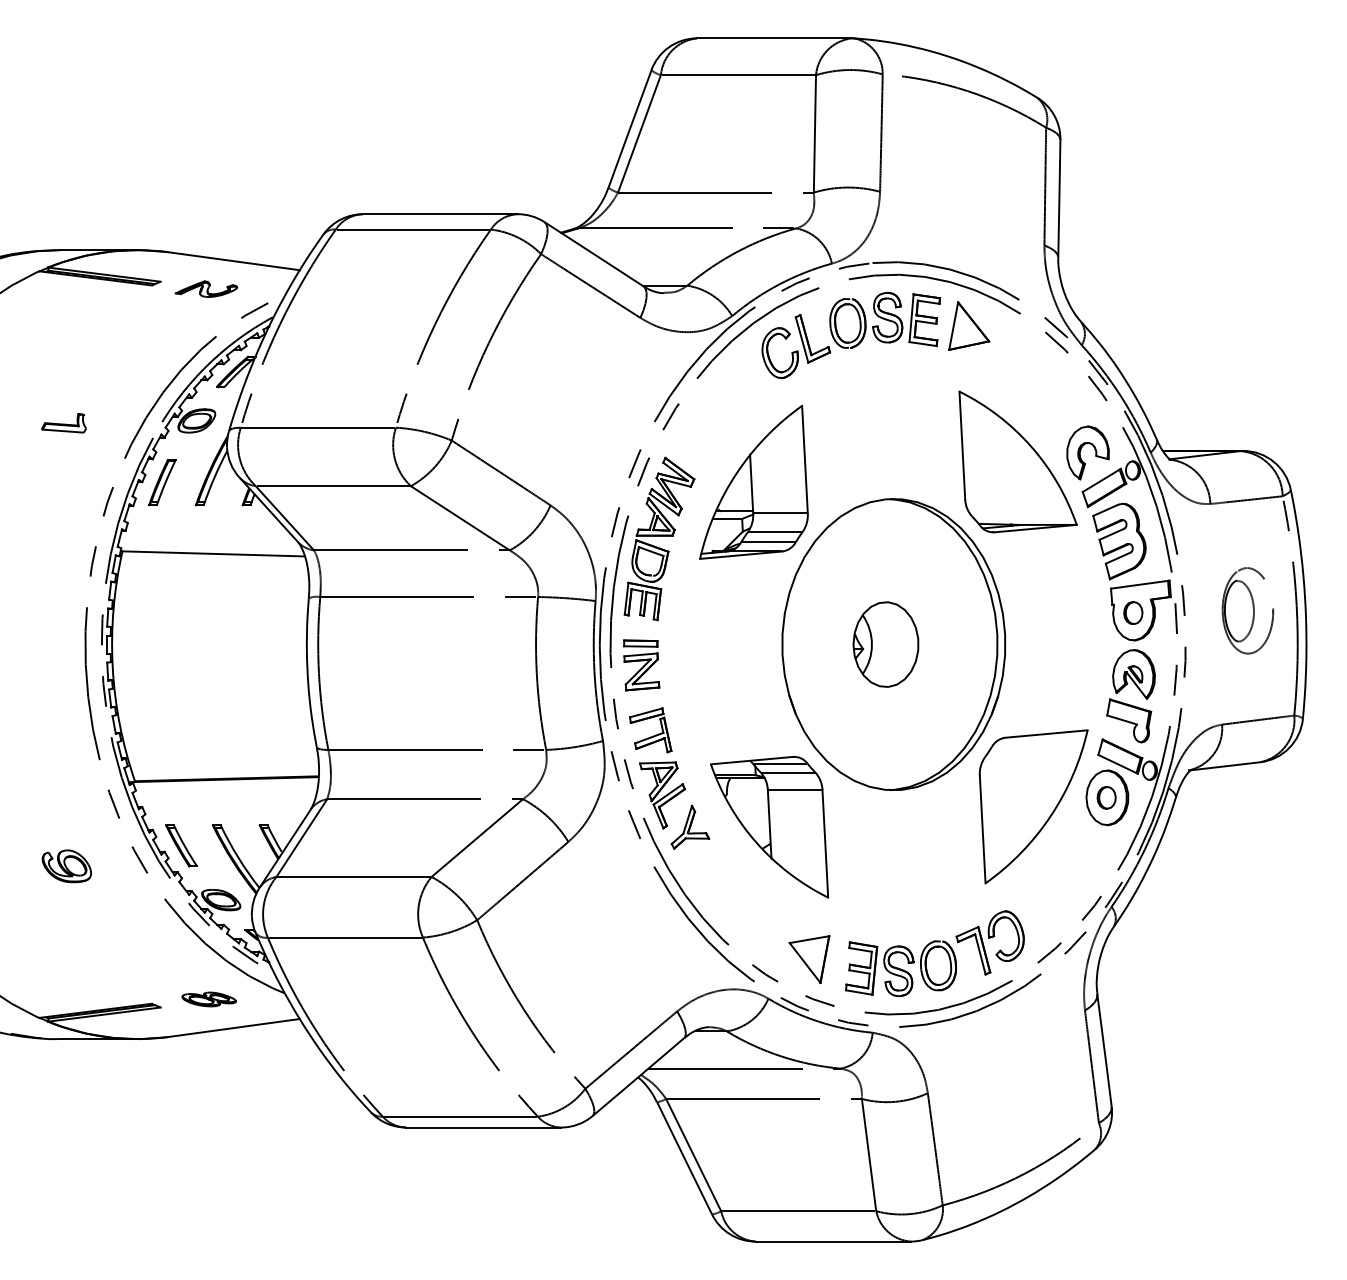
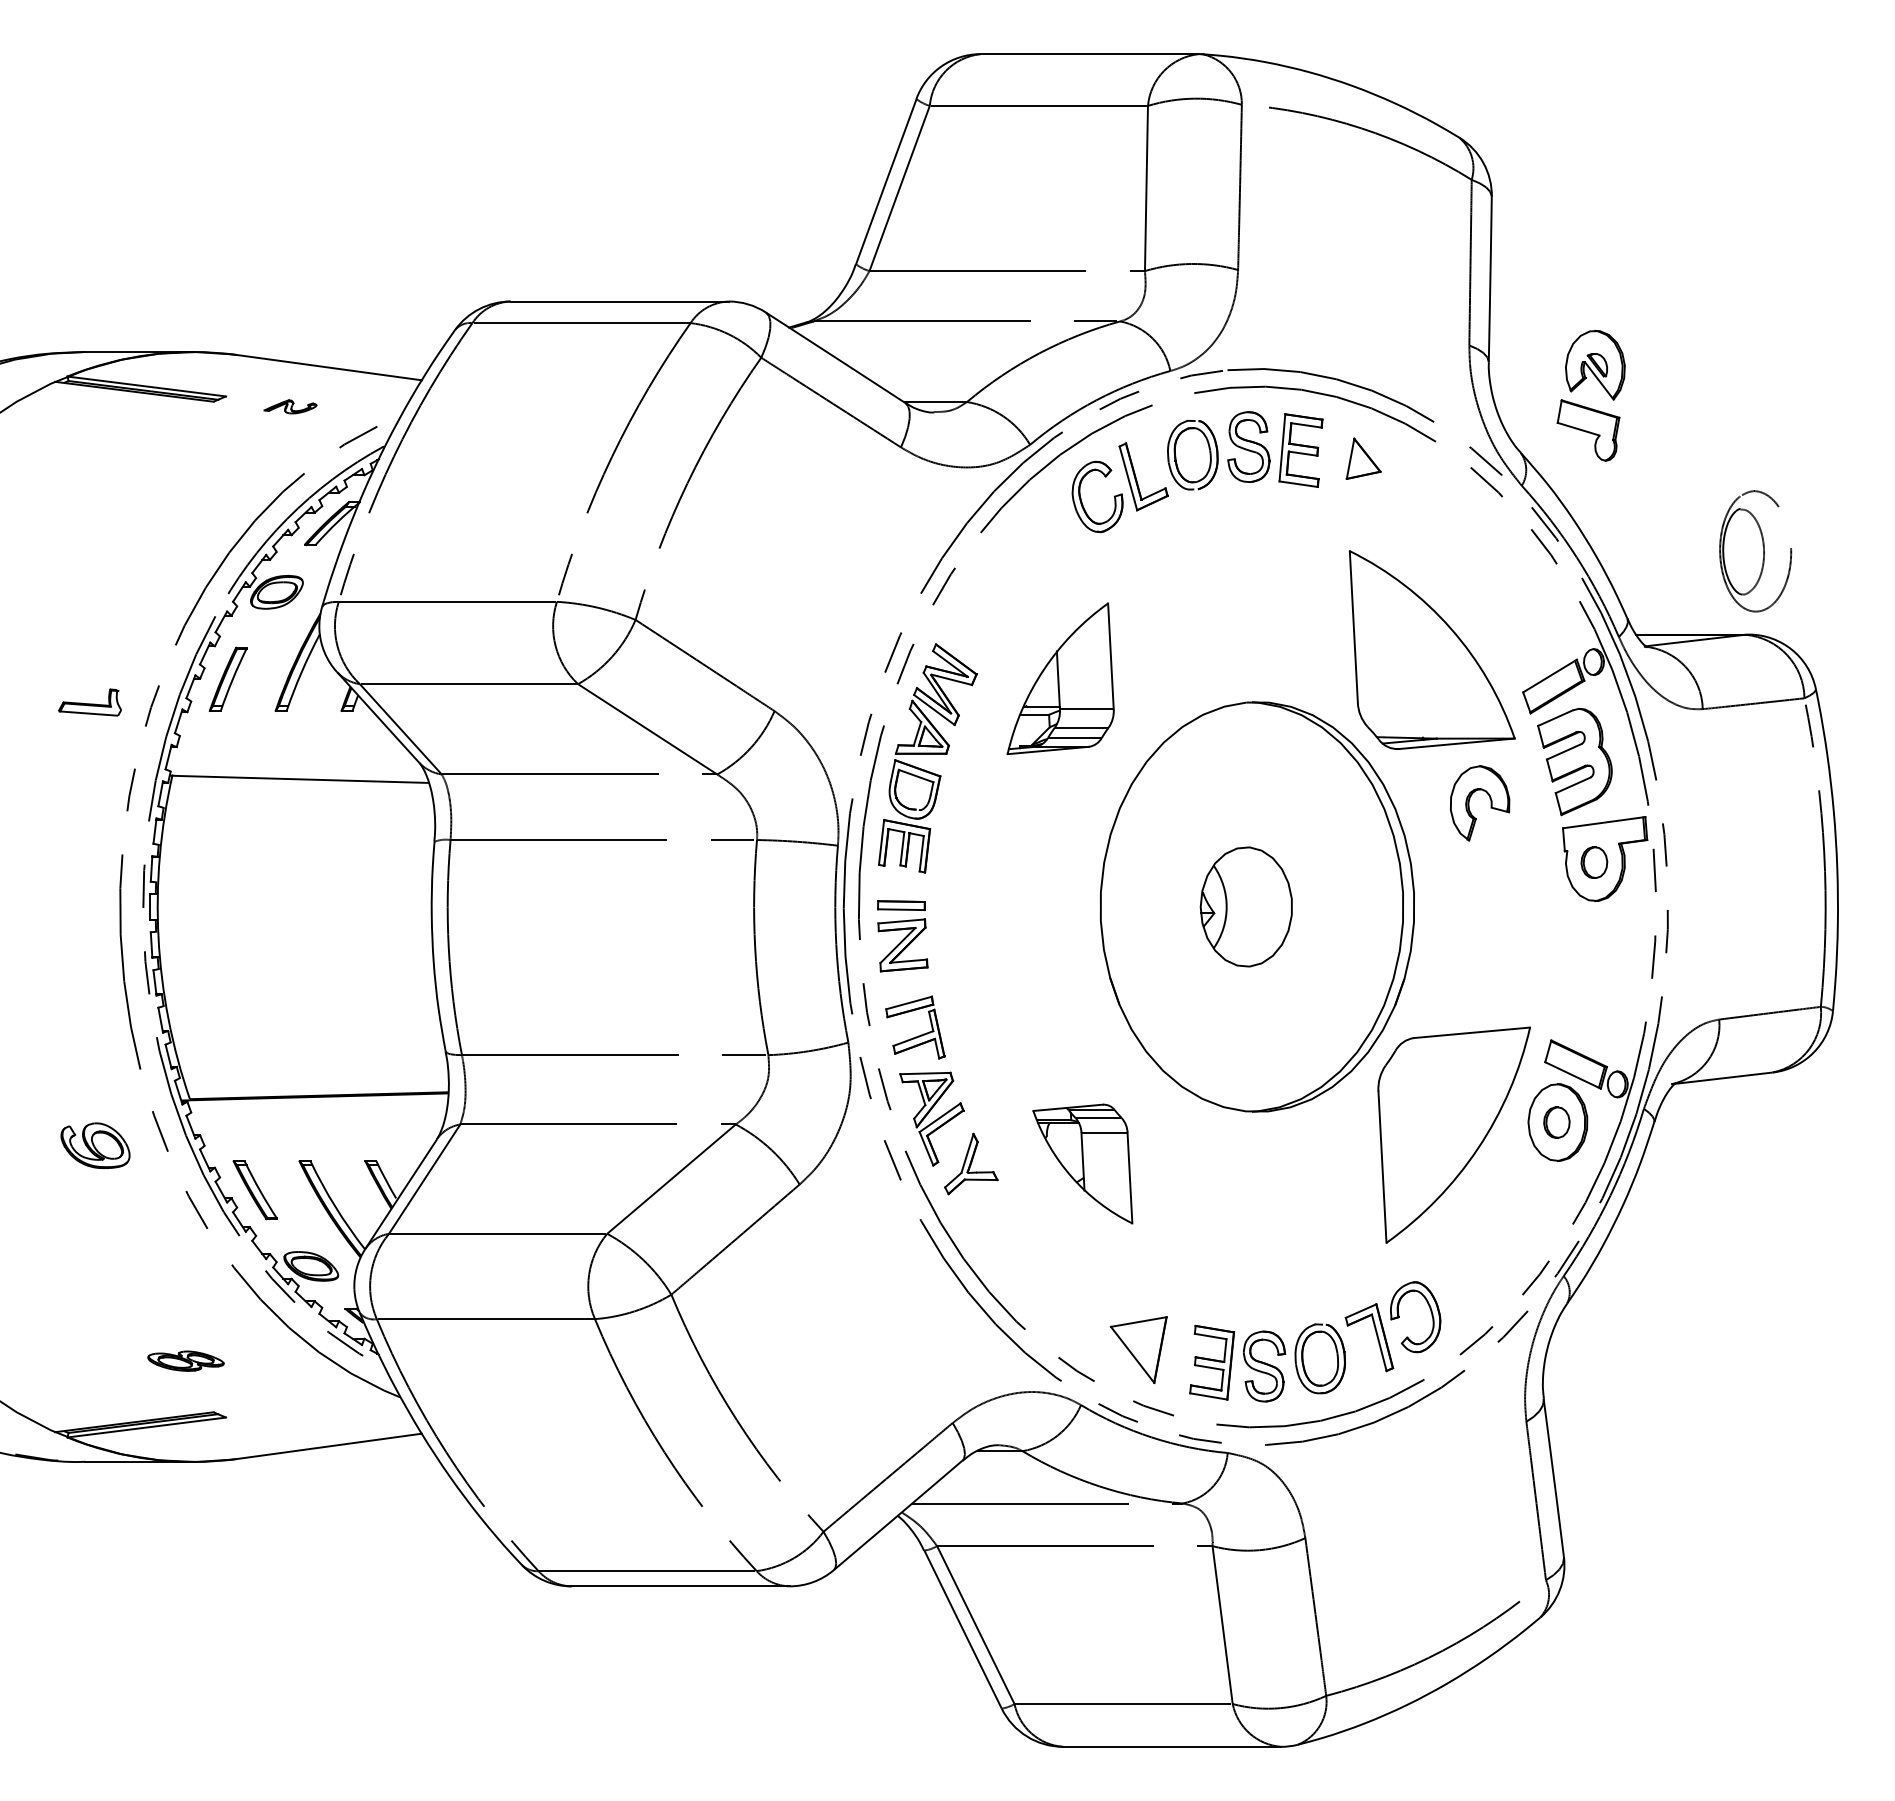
part: (206, 288) -> (290, 406), size x0.6
part: (969, 325) -> (1363, 458), size x0.6
part: (63, 423) -> (89, 702), moved
part: (1081, 450) -> (1470, 799), moved
part: (753, 482) -> (1060, 678), size x0.7
part: (1247, 610) -> (1755, 550), moved
part: (1127, 703) -> (1586, 406), moved
part: (769, 827) -> (1082, 1164), size x0.6
part: (66, 866) -> (94, 1145), moved
part: (208, 999) -> (185, 1361), moved

